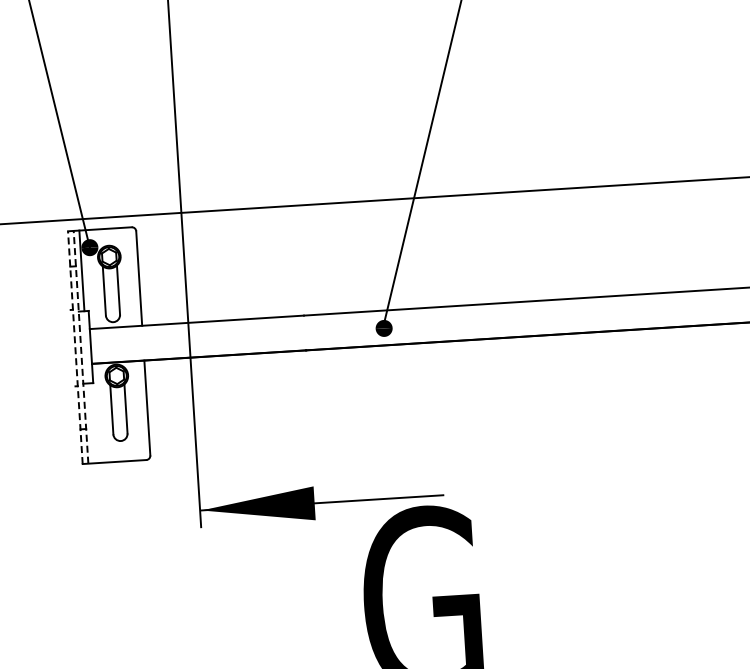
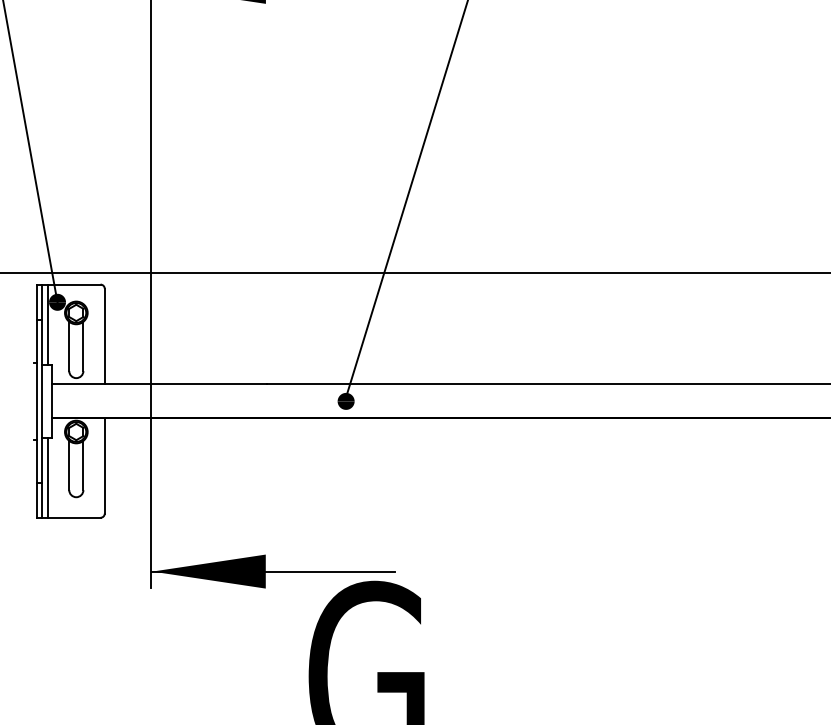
line: (75, 347) -> (36, 401), dashed -> solid
line: (81, 347) -> (42, 401), dashed -> solid
line: (91, 423) -> (48, 477), added

